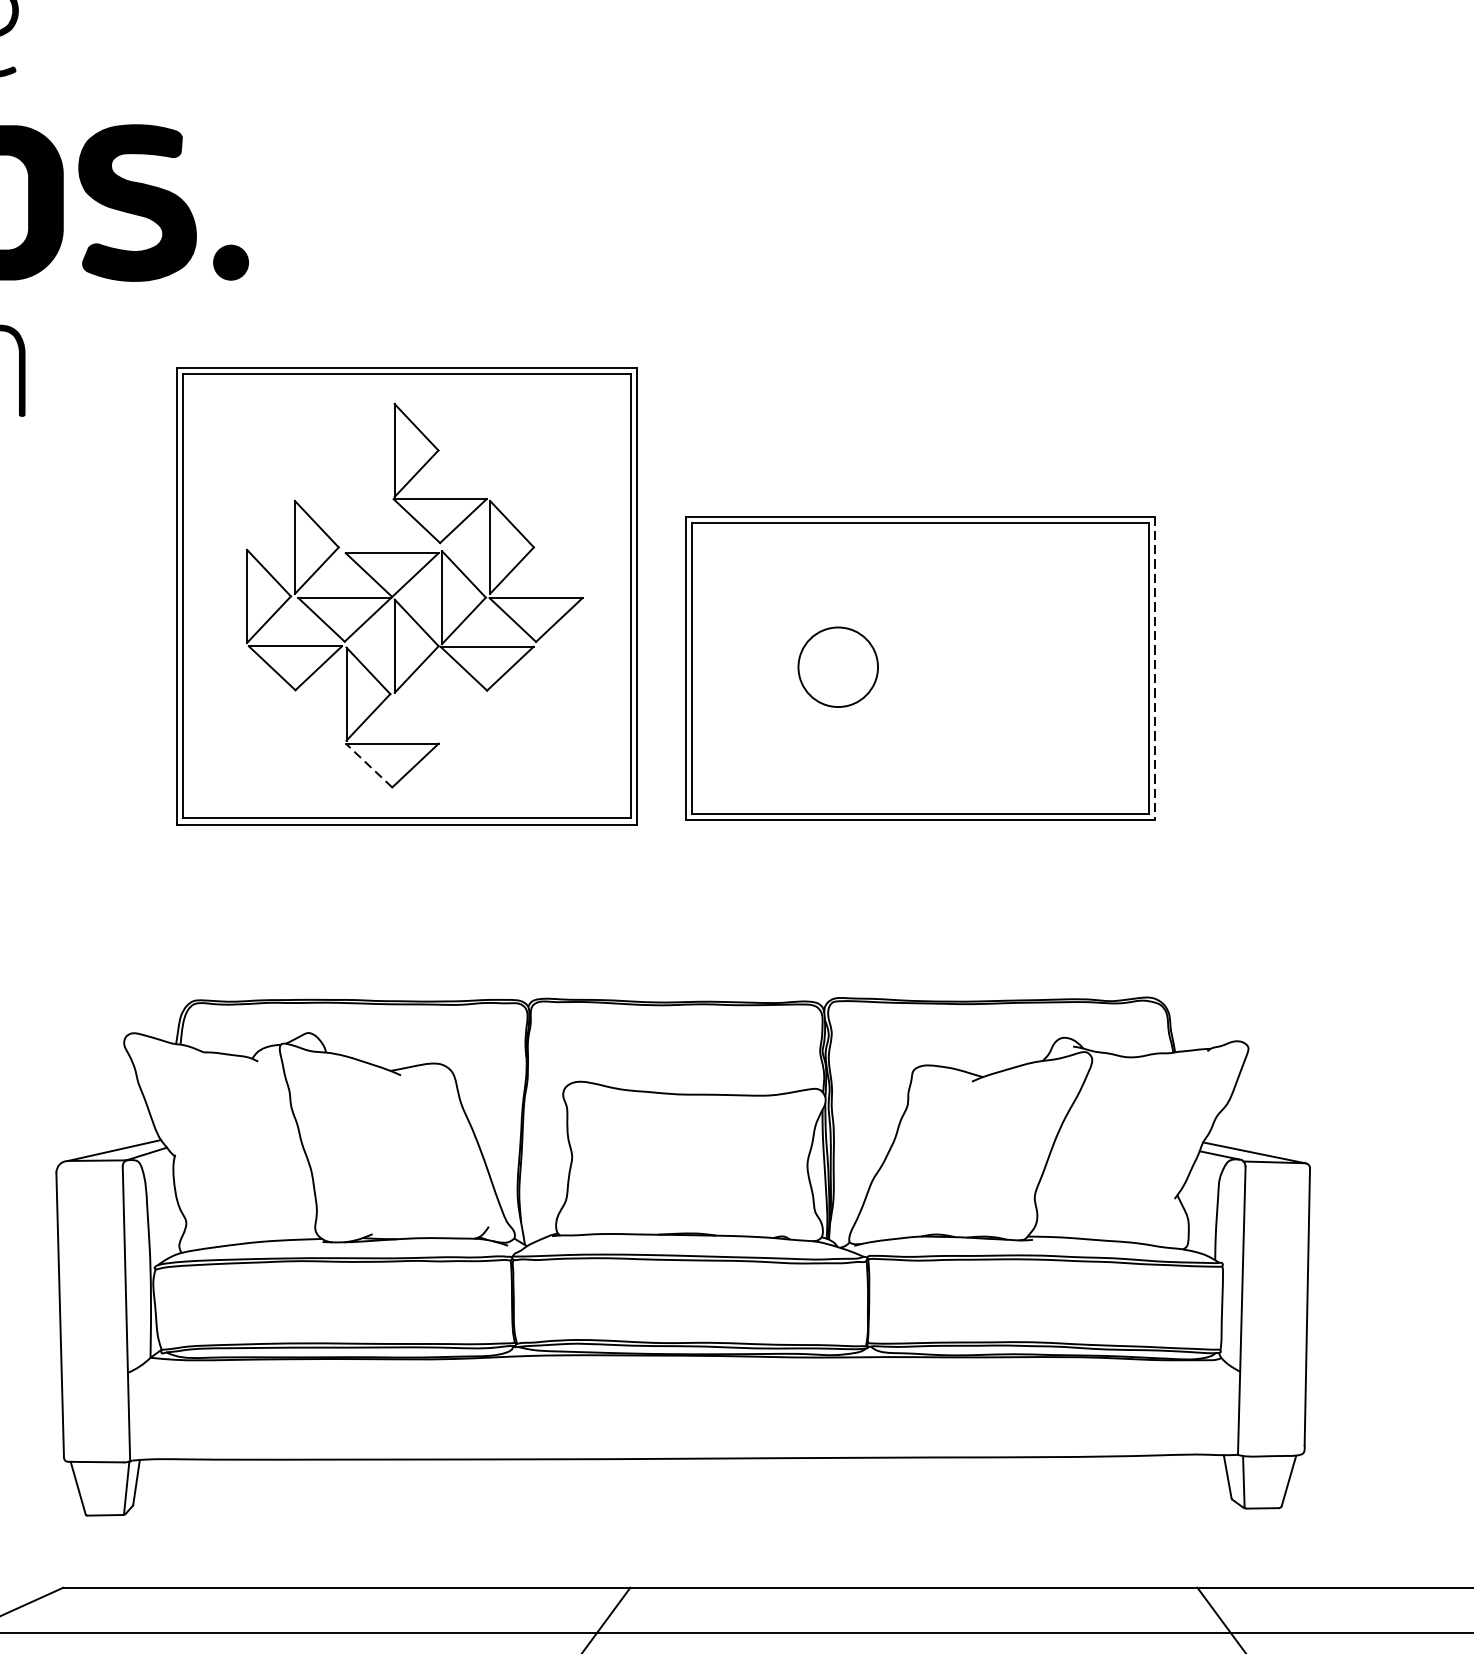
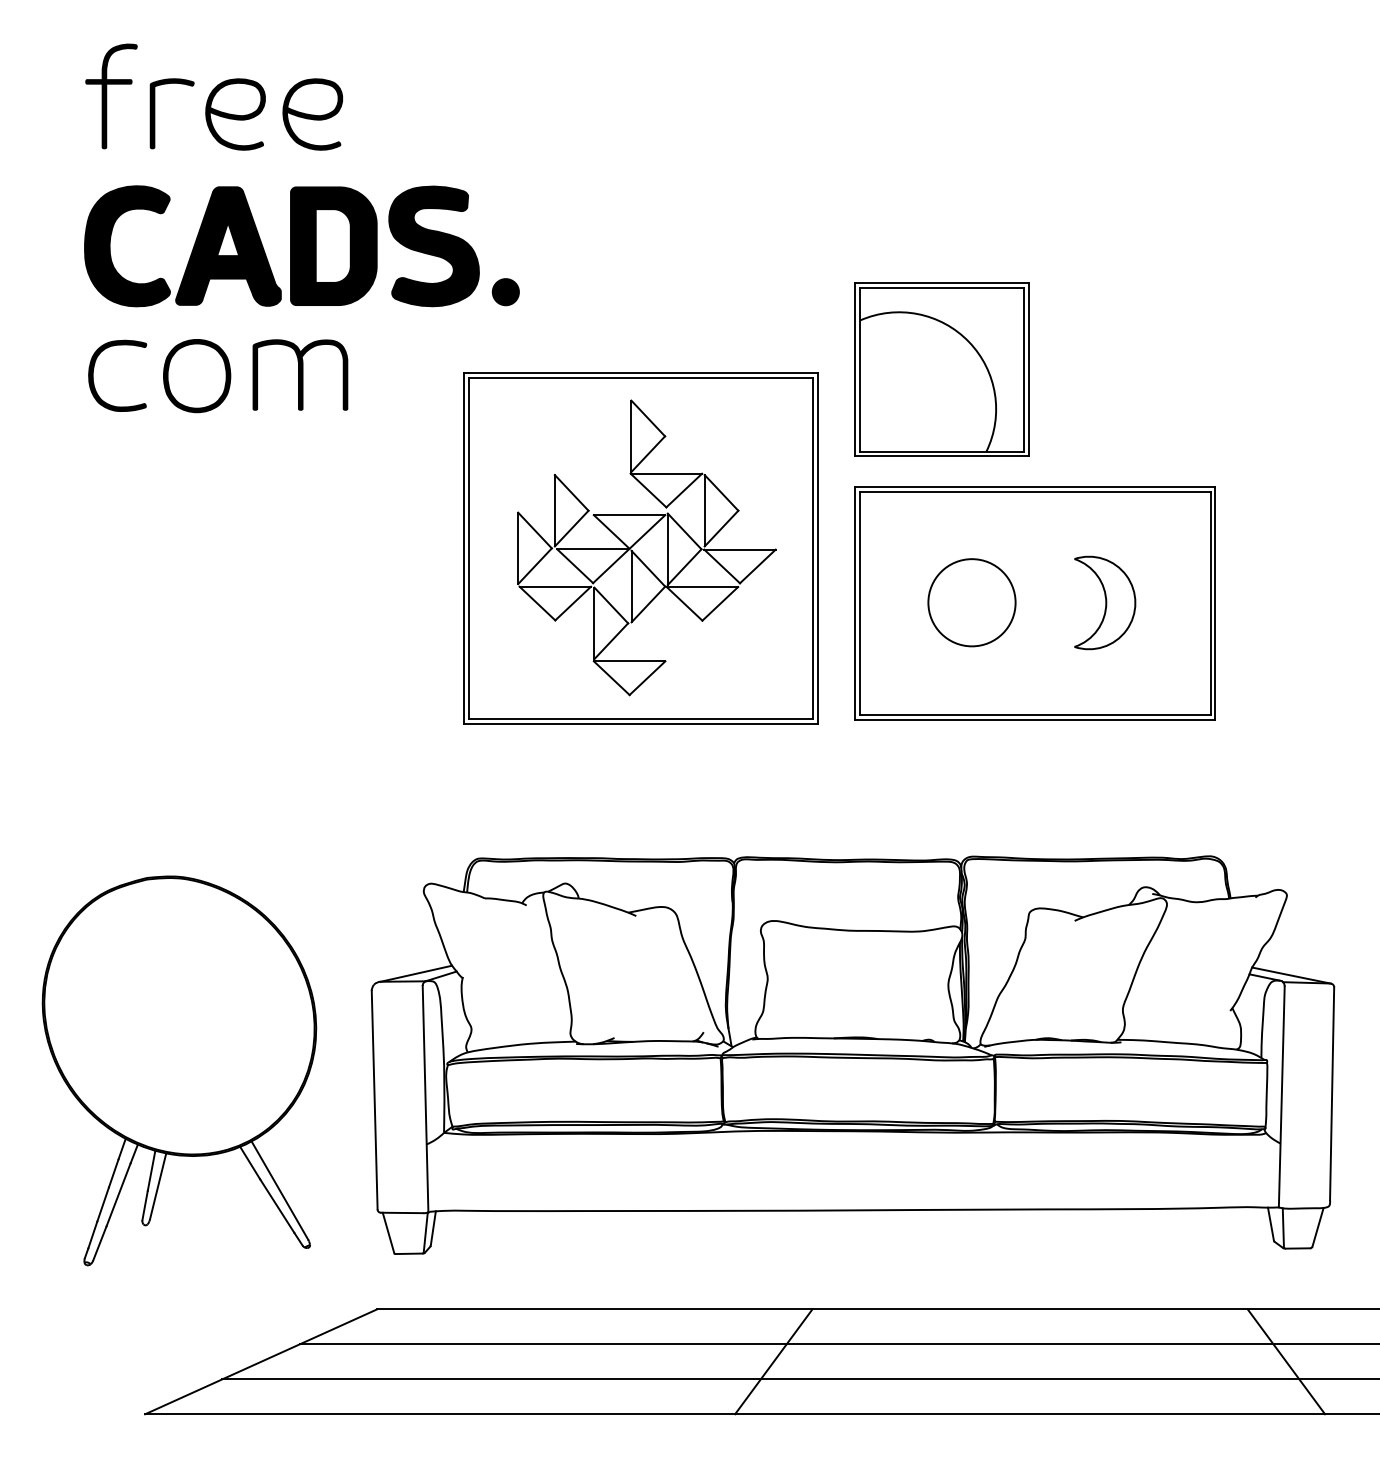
part: (798, 363) -> (941, 369), added
circle: (837, 666) -> (971, 602), size x1.43
part: (1012, 666) -> (1105, 602), added
line: (1155, 668) -> (1215, 603), dashed -> solid
line: (368, 765) -> (611, 678), dashed -> solid

